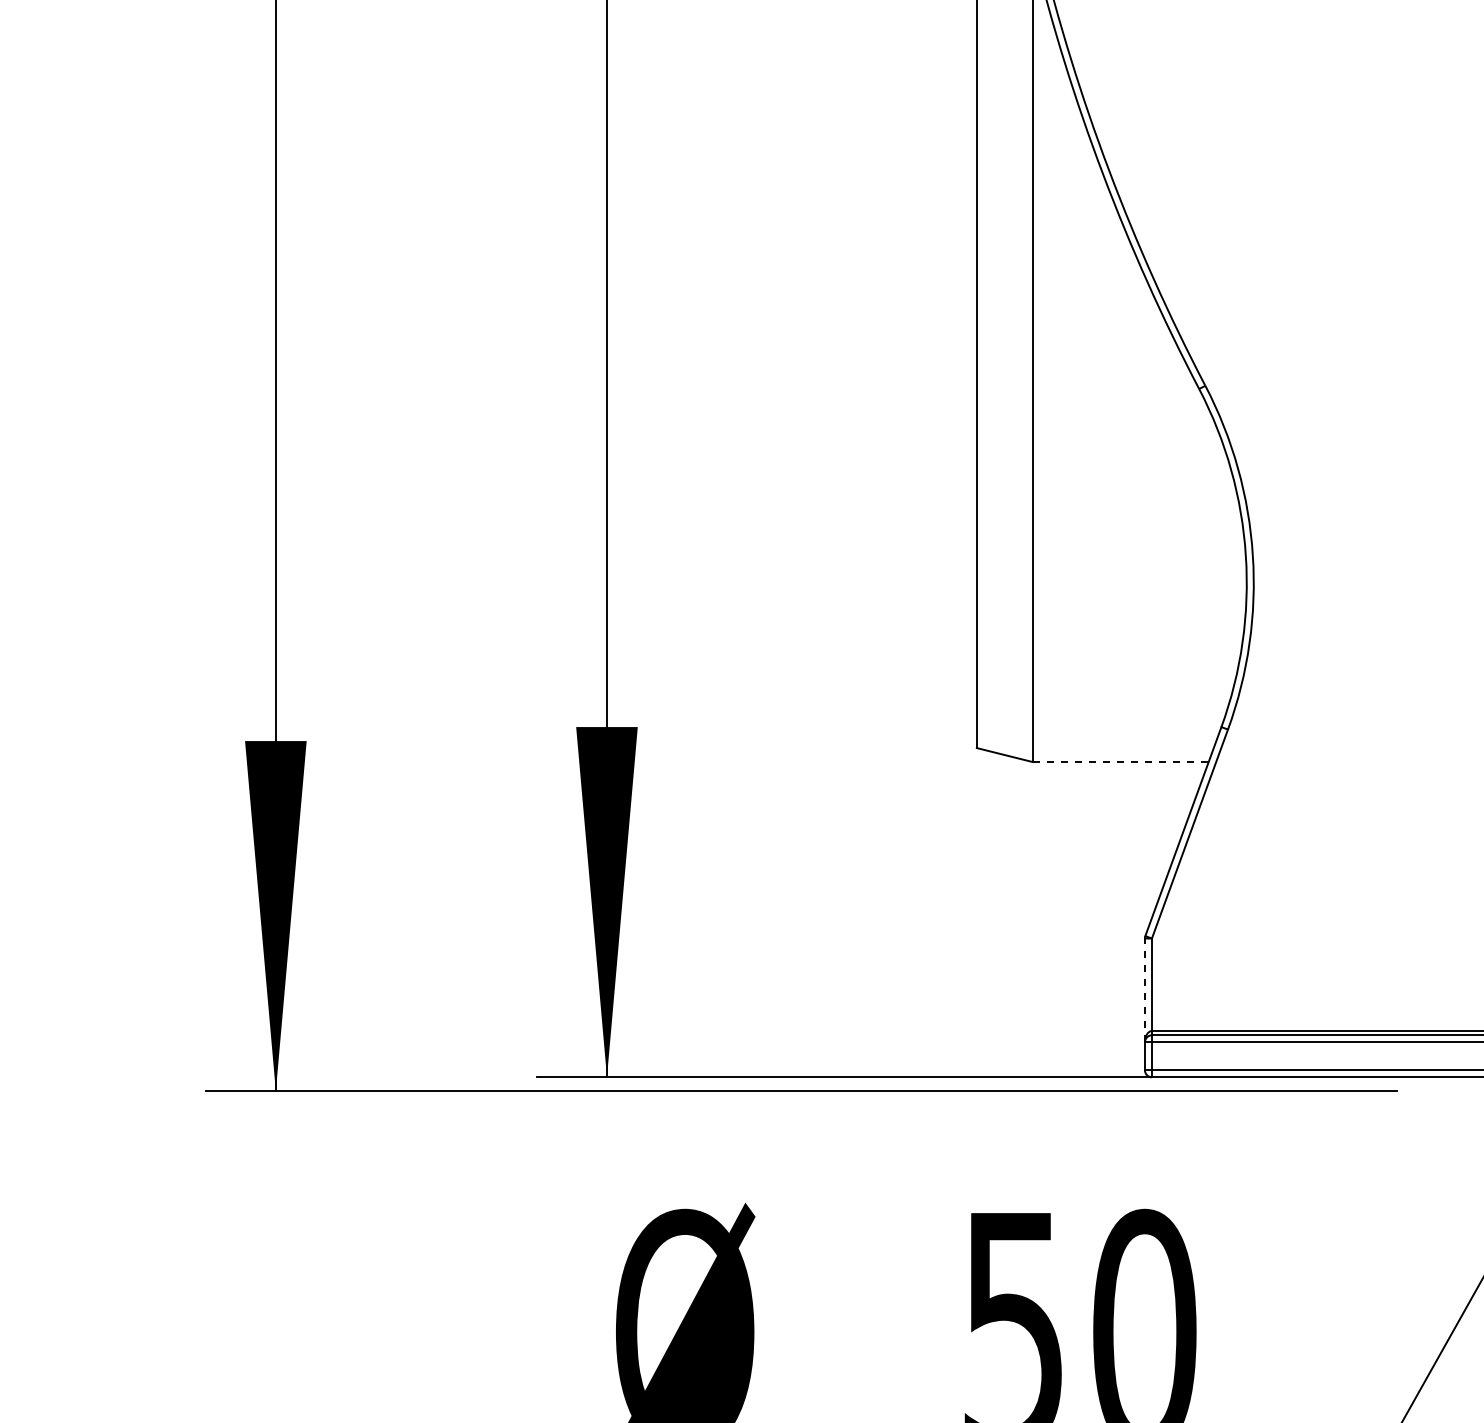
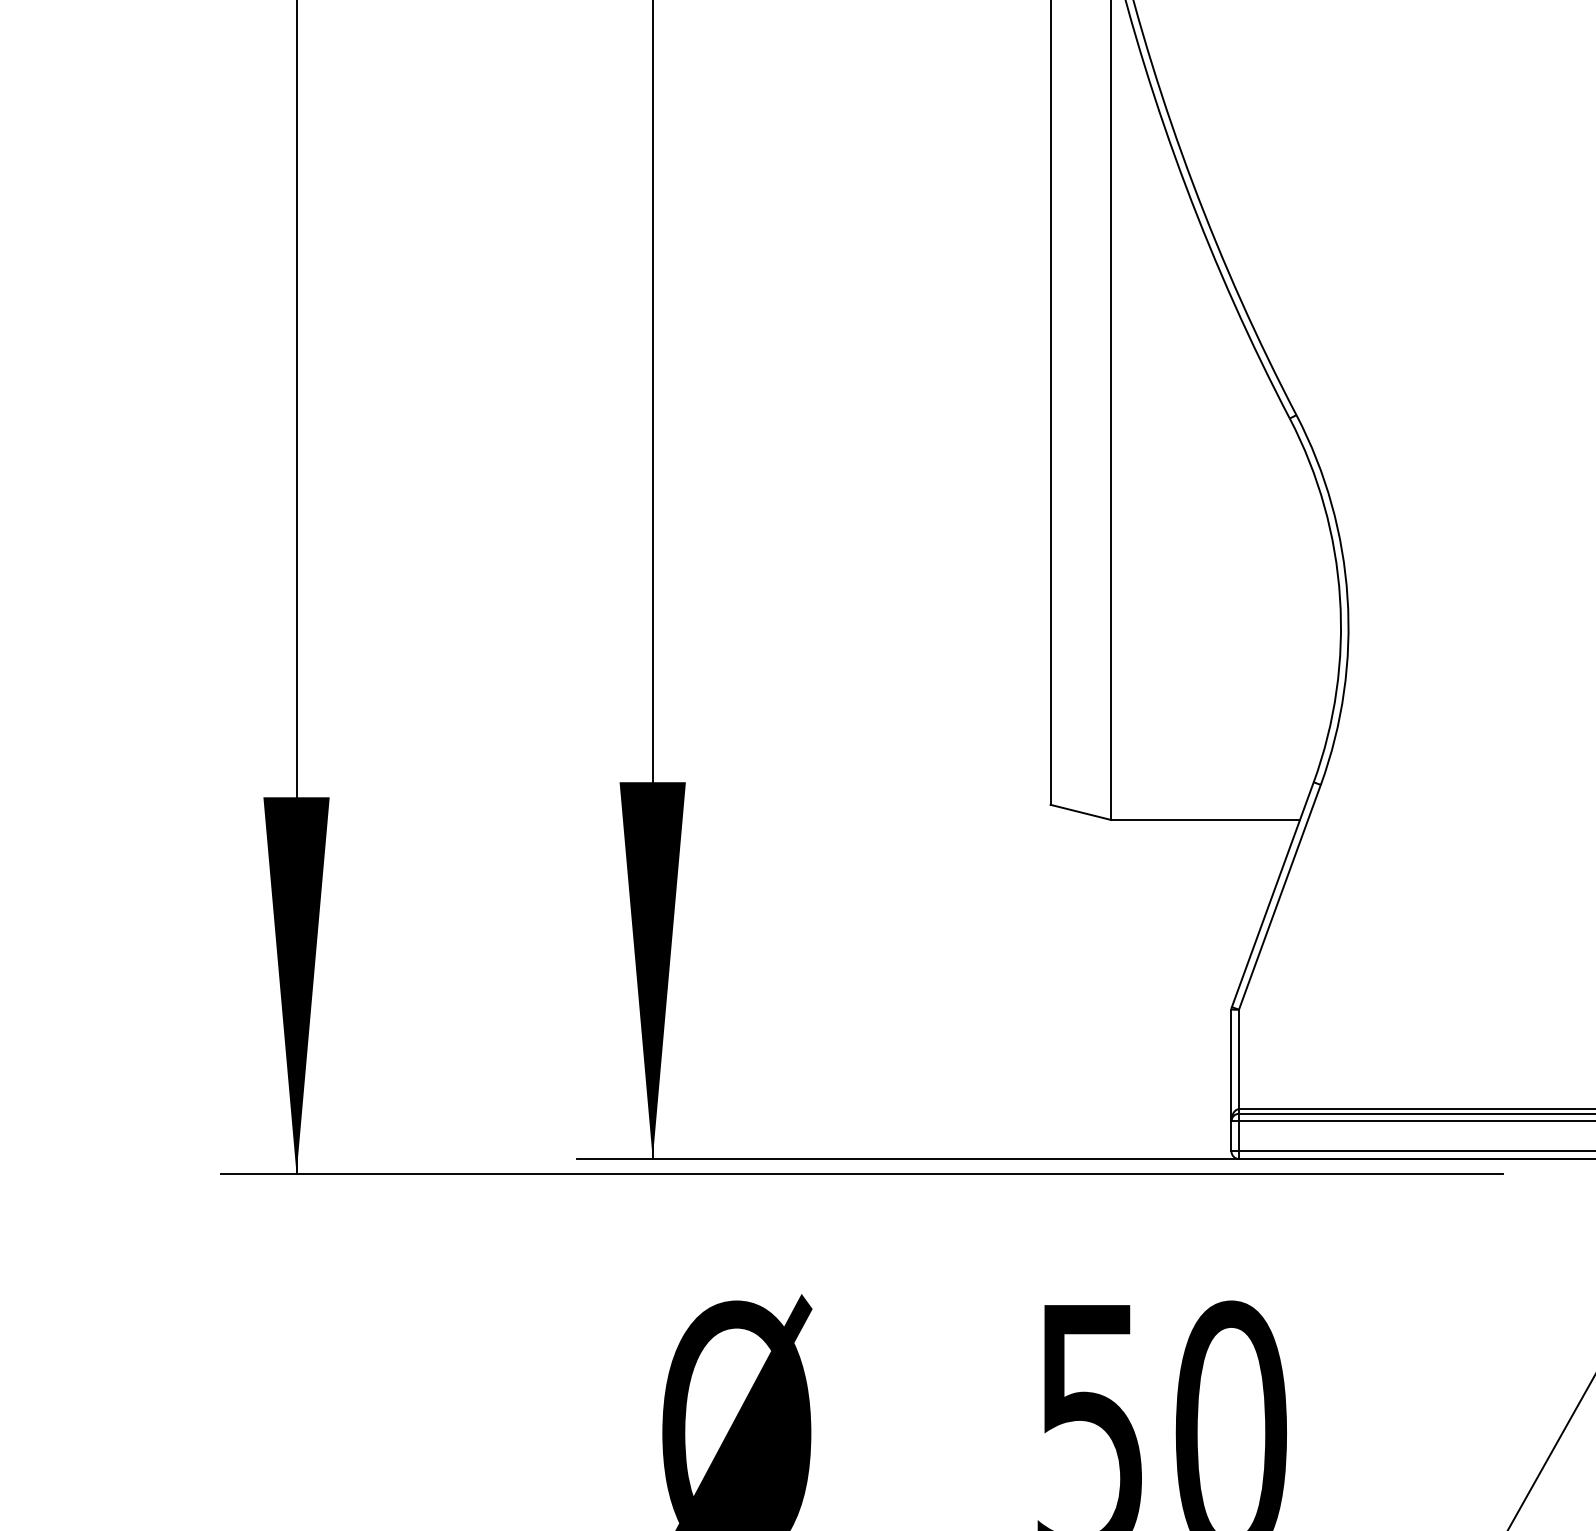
line: (1120, 761) -> (1205, 819), dashed -> solid
line: (1144, 990) -> (1231, 1065), dashed -> solid

